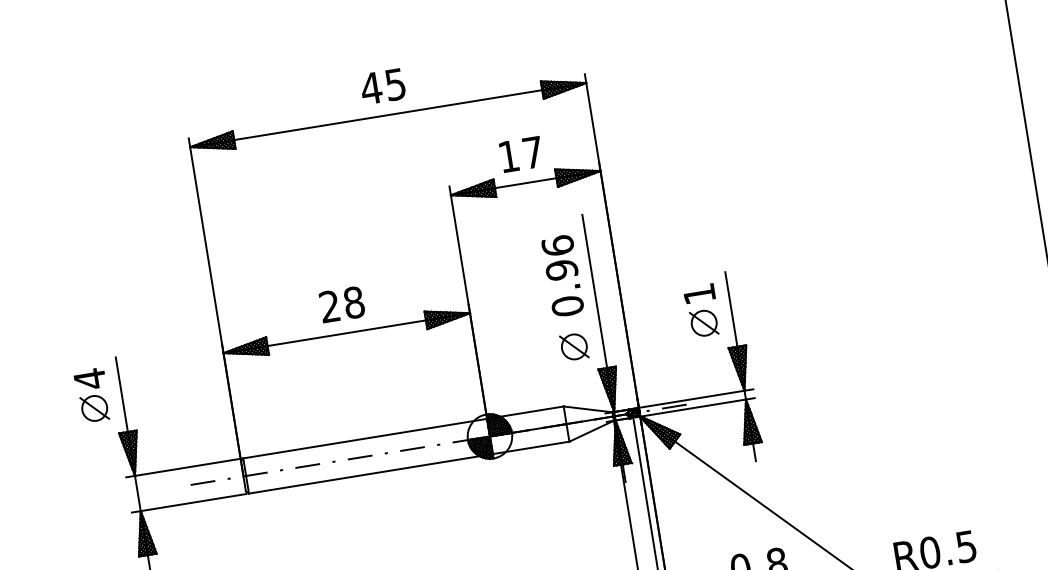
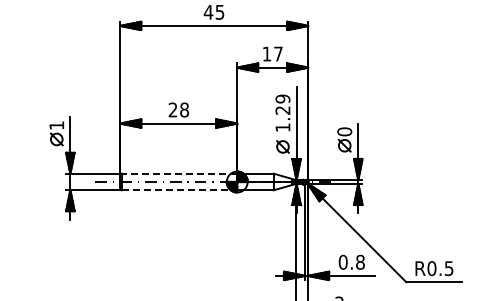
text: (561, 276) -> (282, 113), 0.96 -> 1.29
text: (698, 293) -> (344, 131), 1 -> 0
text: (89, 379) -> (56, 125), 4 -> 1
line: (365, 438) -> (179, 173), solid -> dashed
line: (370, 474) -> (179, 190), solid -> dashed

